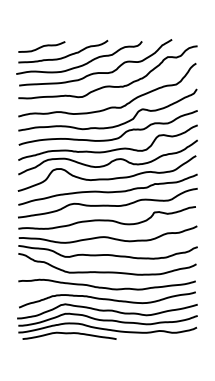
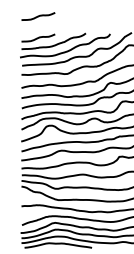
curve: (41, 16) -> (38, 16), added

